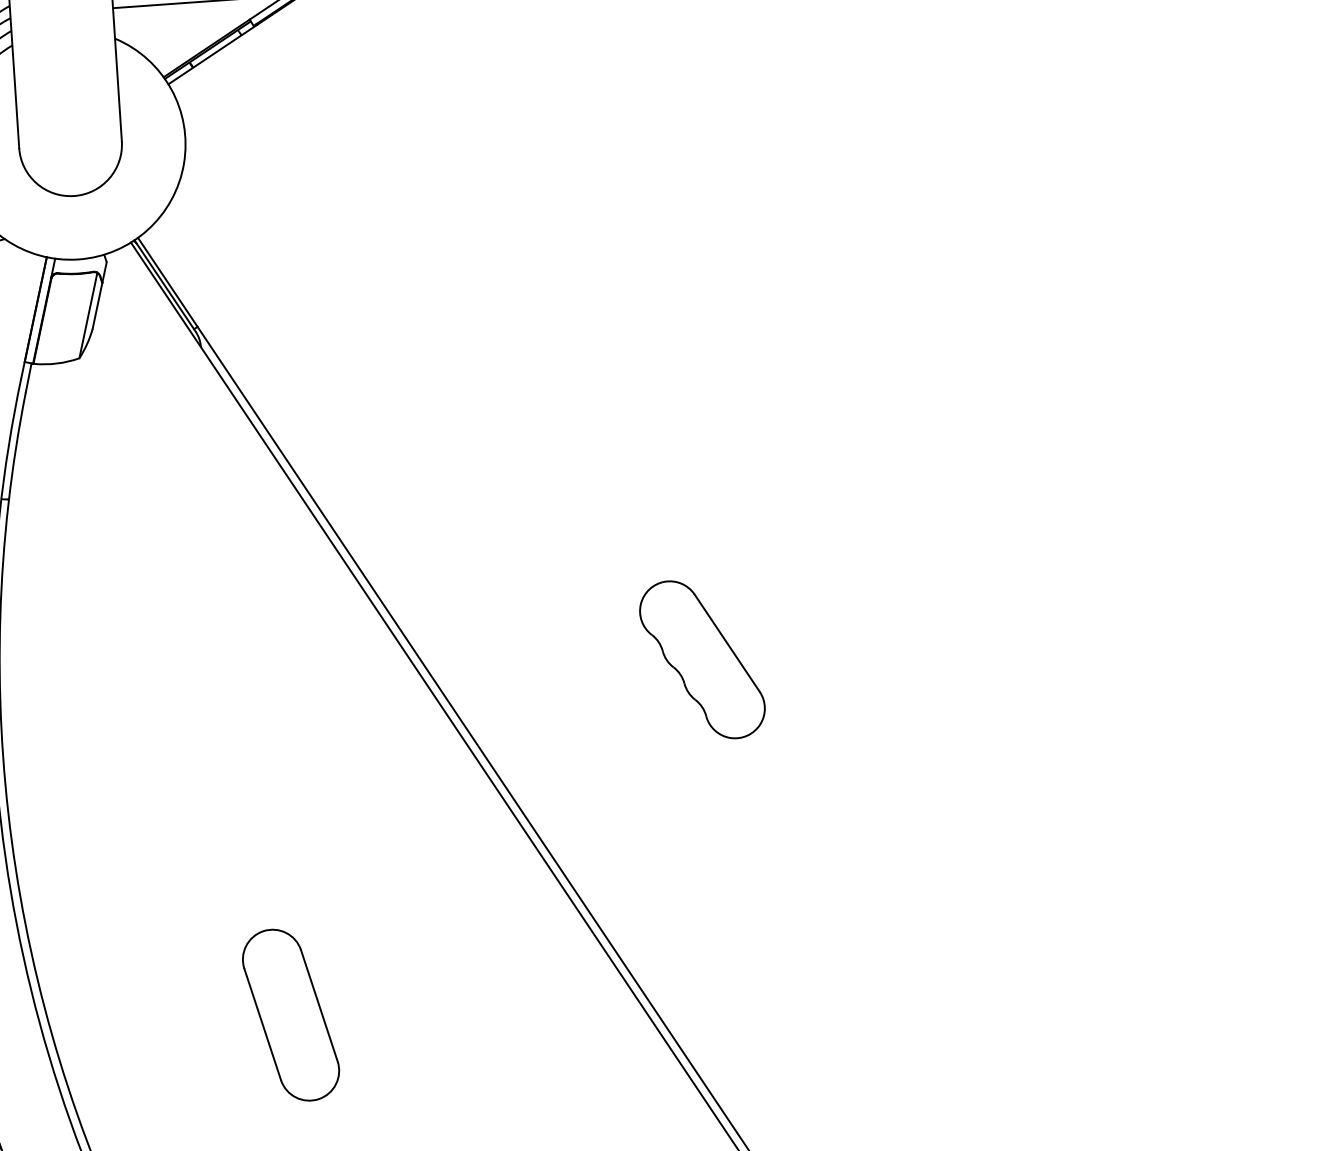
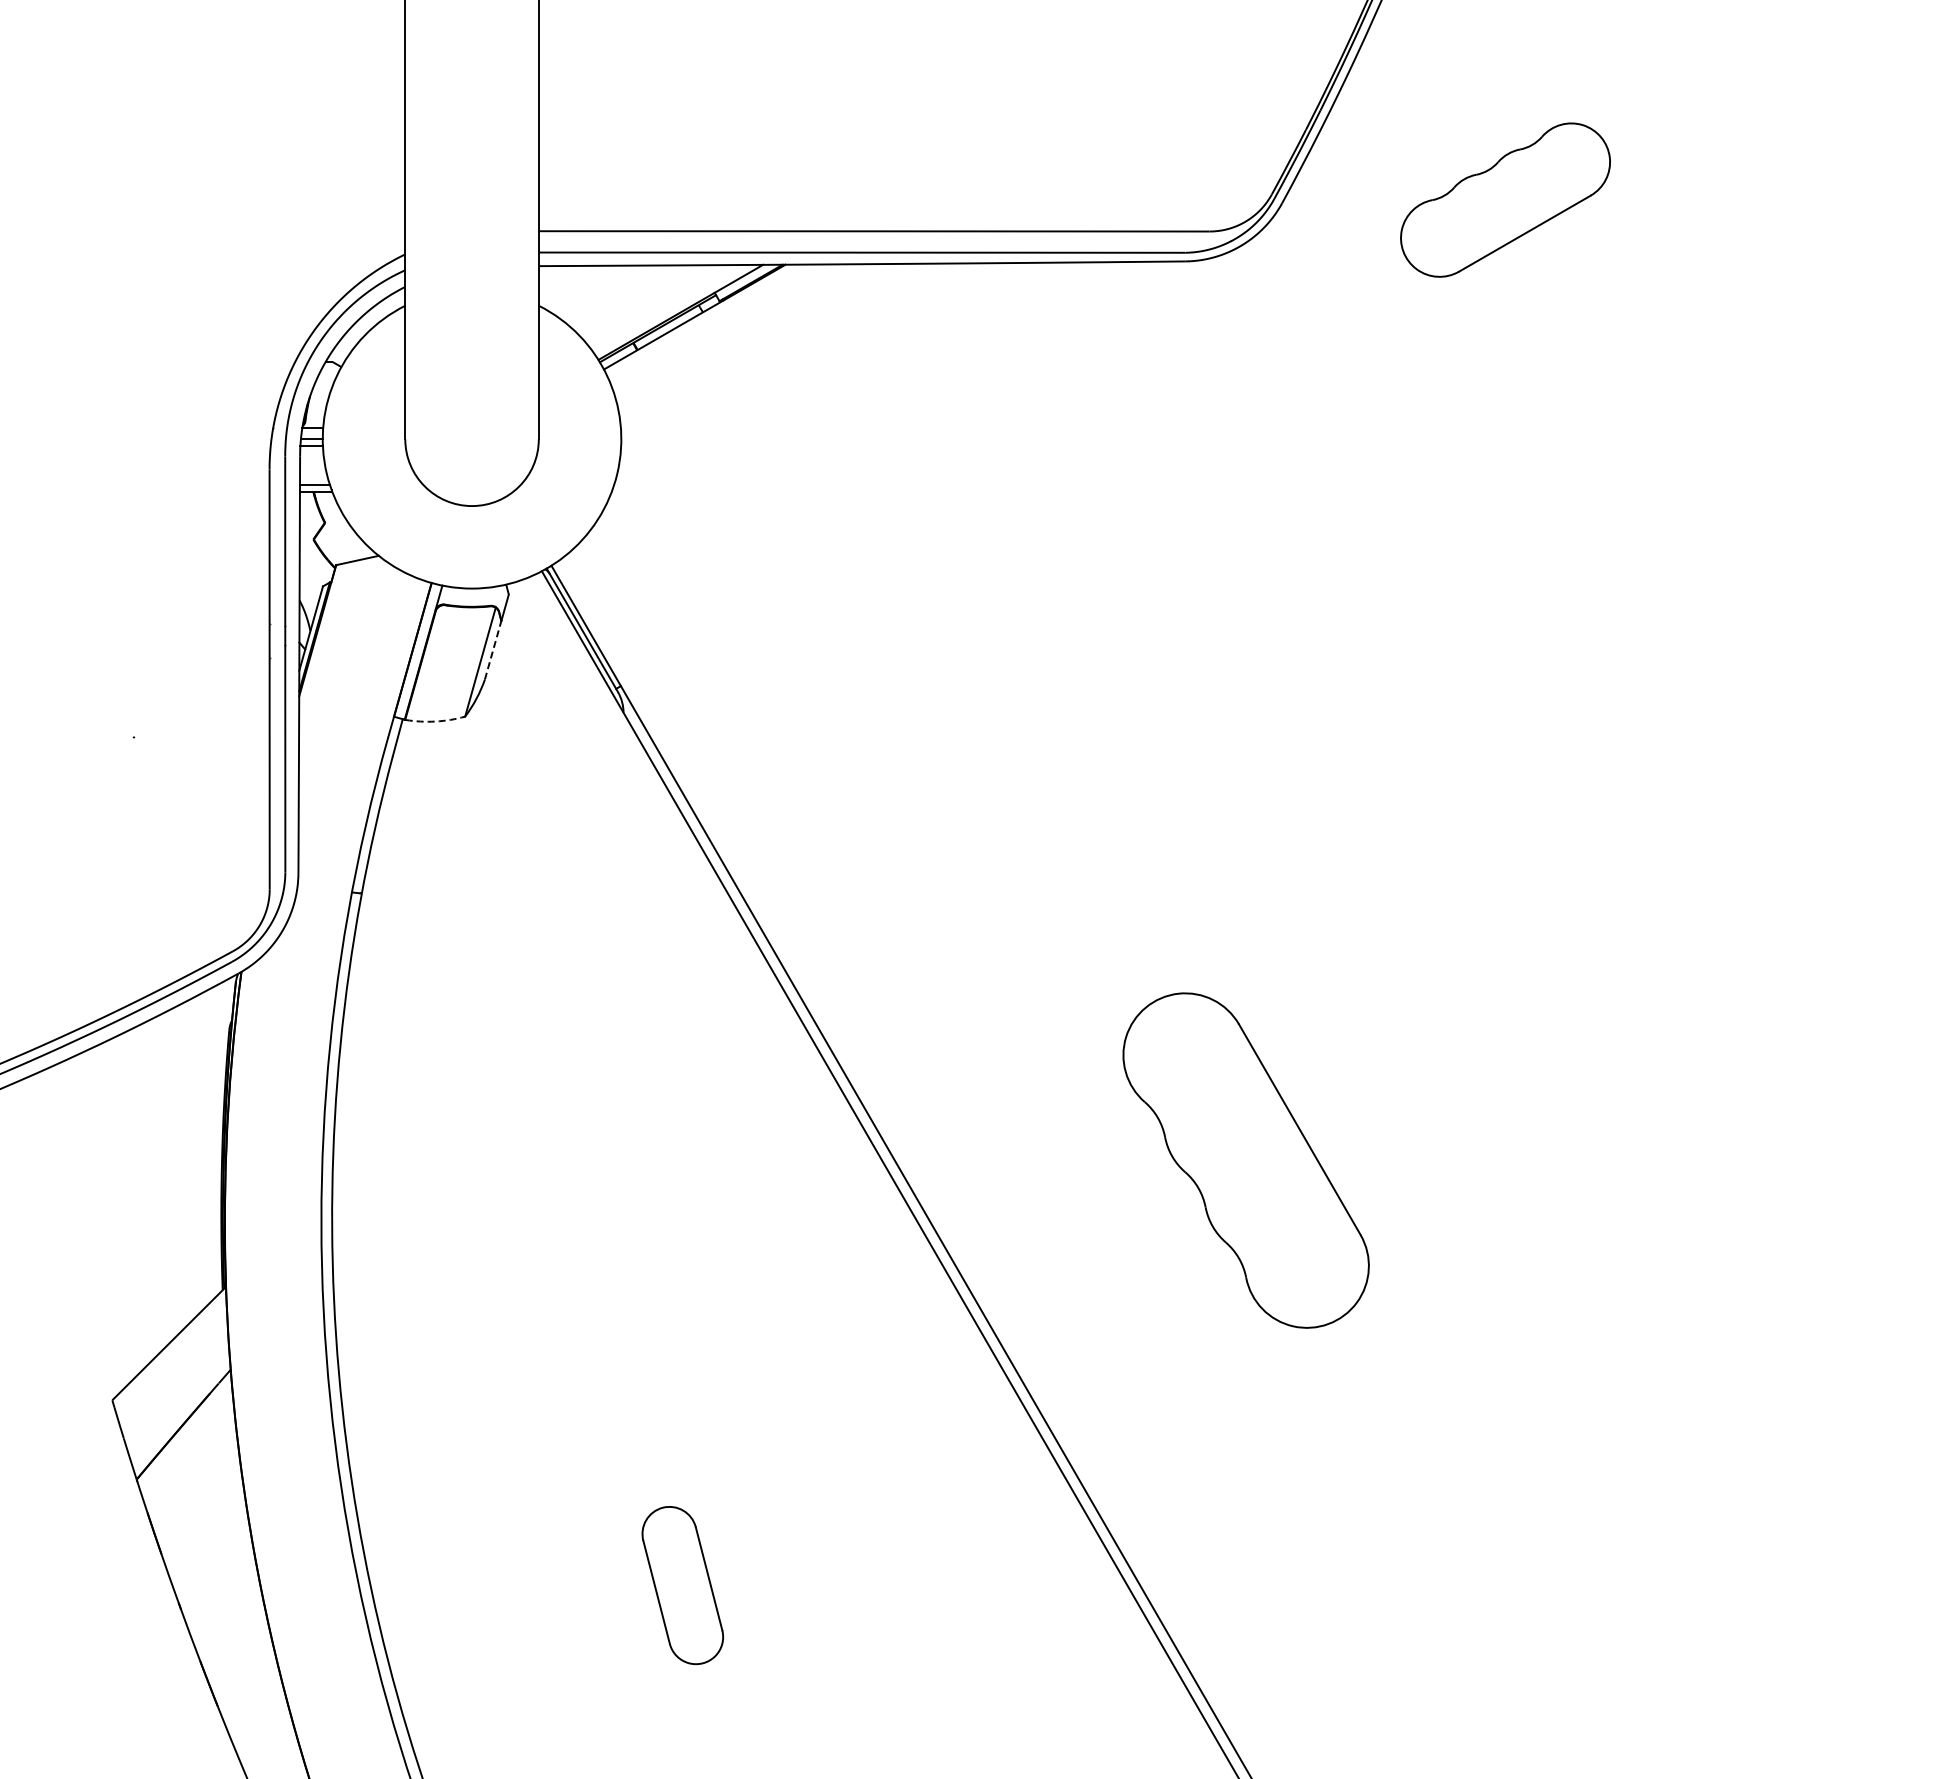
line: (97, 305) -> (493, 649), solid -> dashed
arc: (56, 363) -> (435, 721), solid -> dashed
part: (701, 659) -> (1245, 1160), size x1.6
part: (290, 1015) -> (682, 1585), size x0.7

